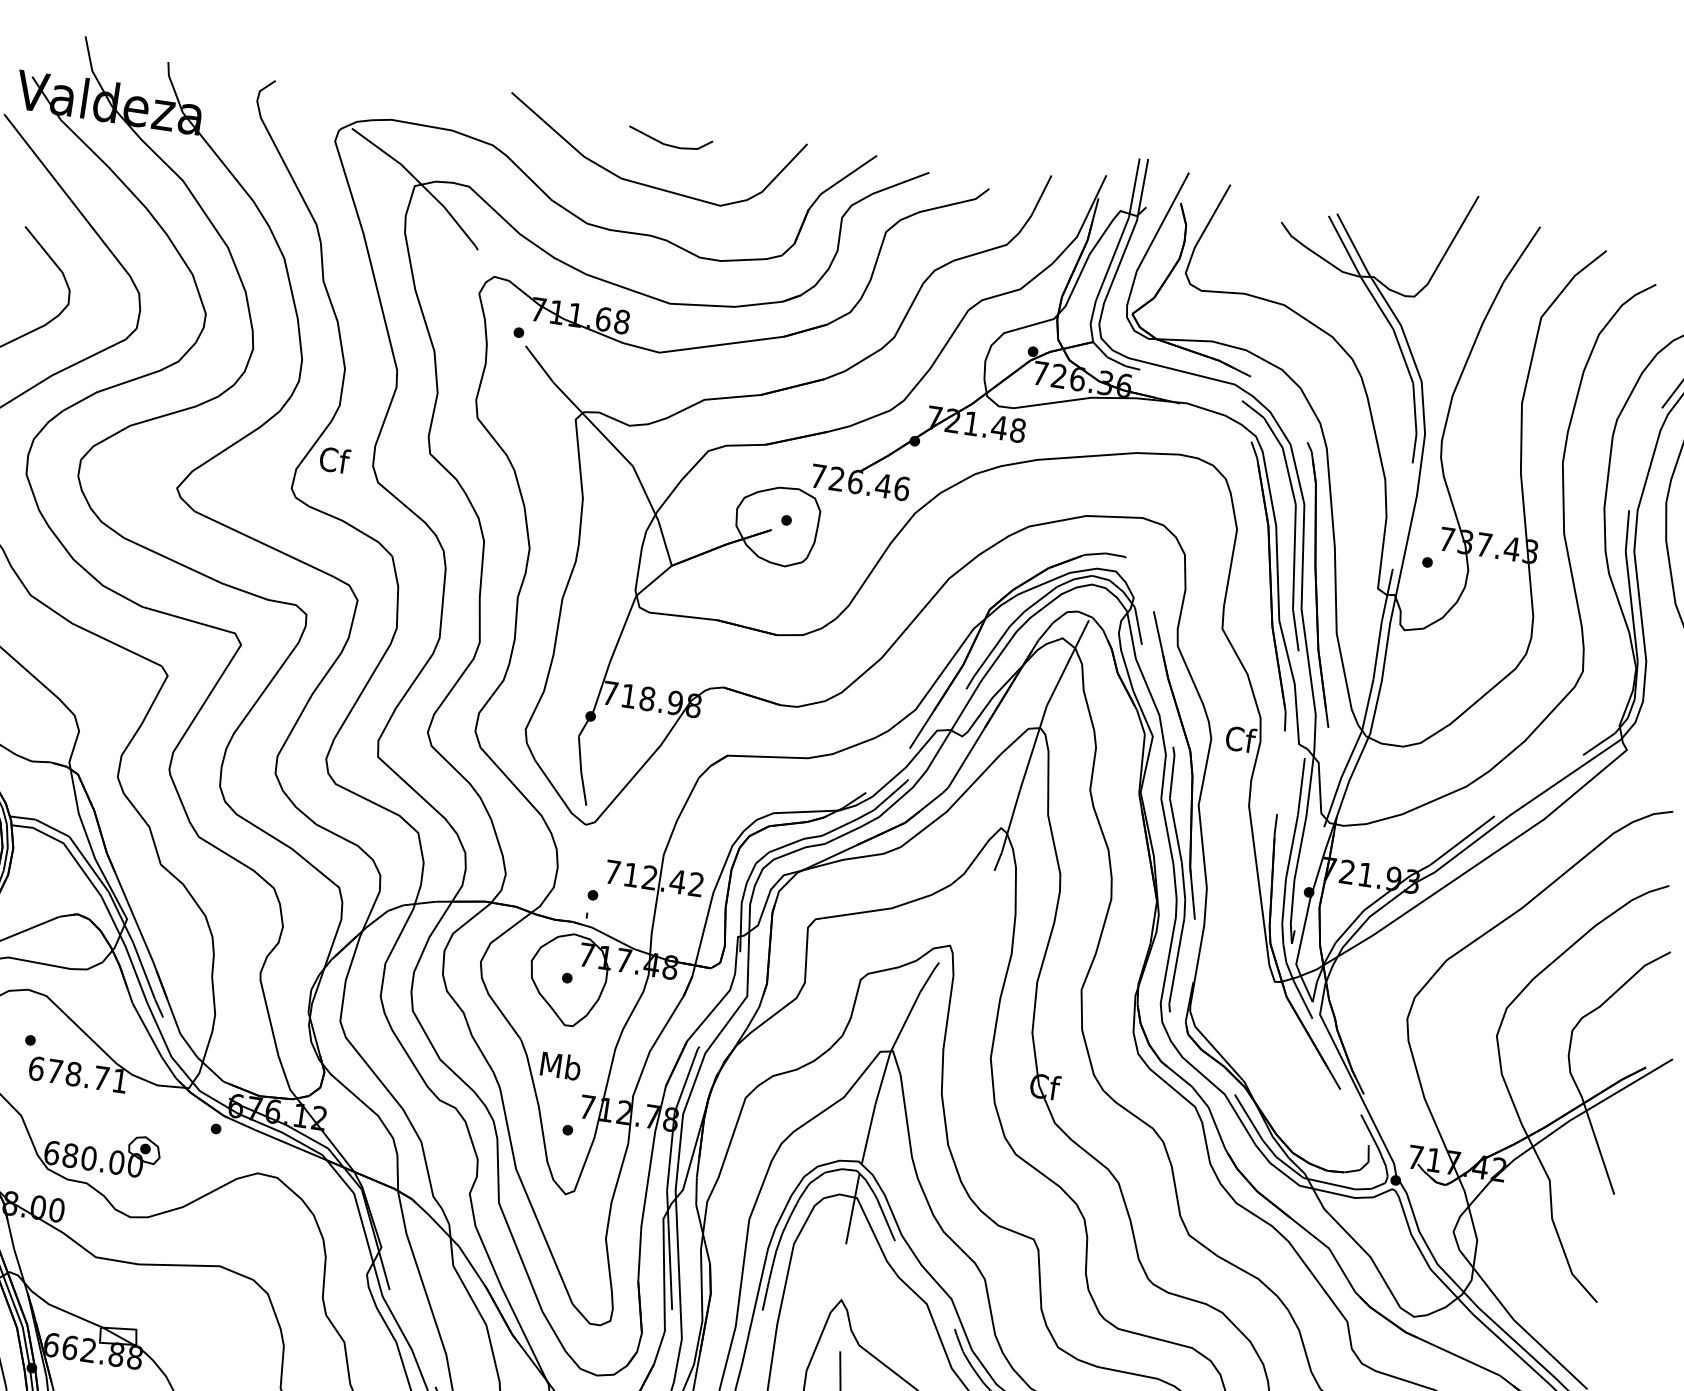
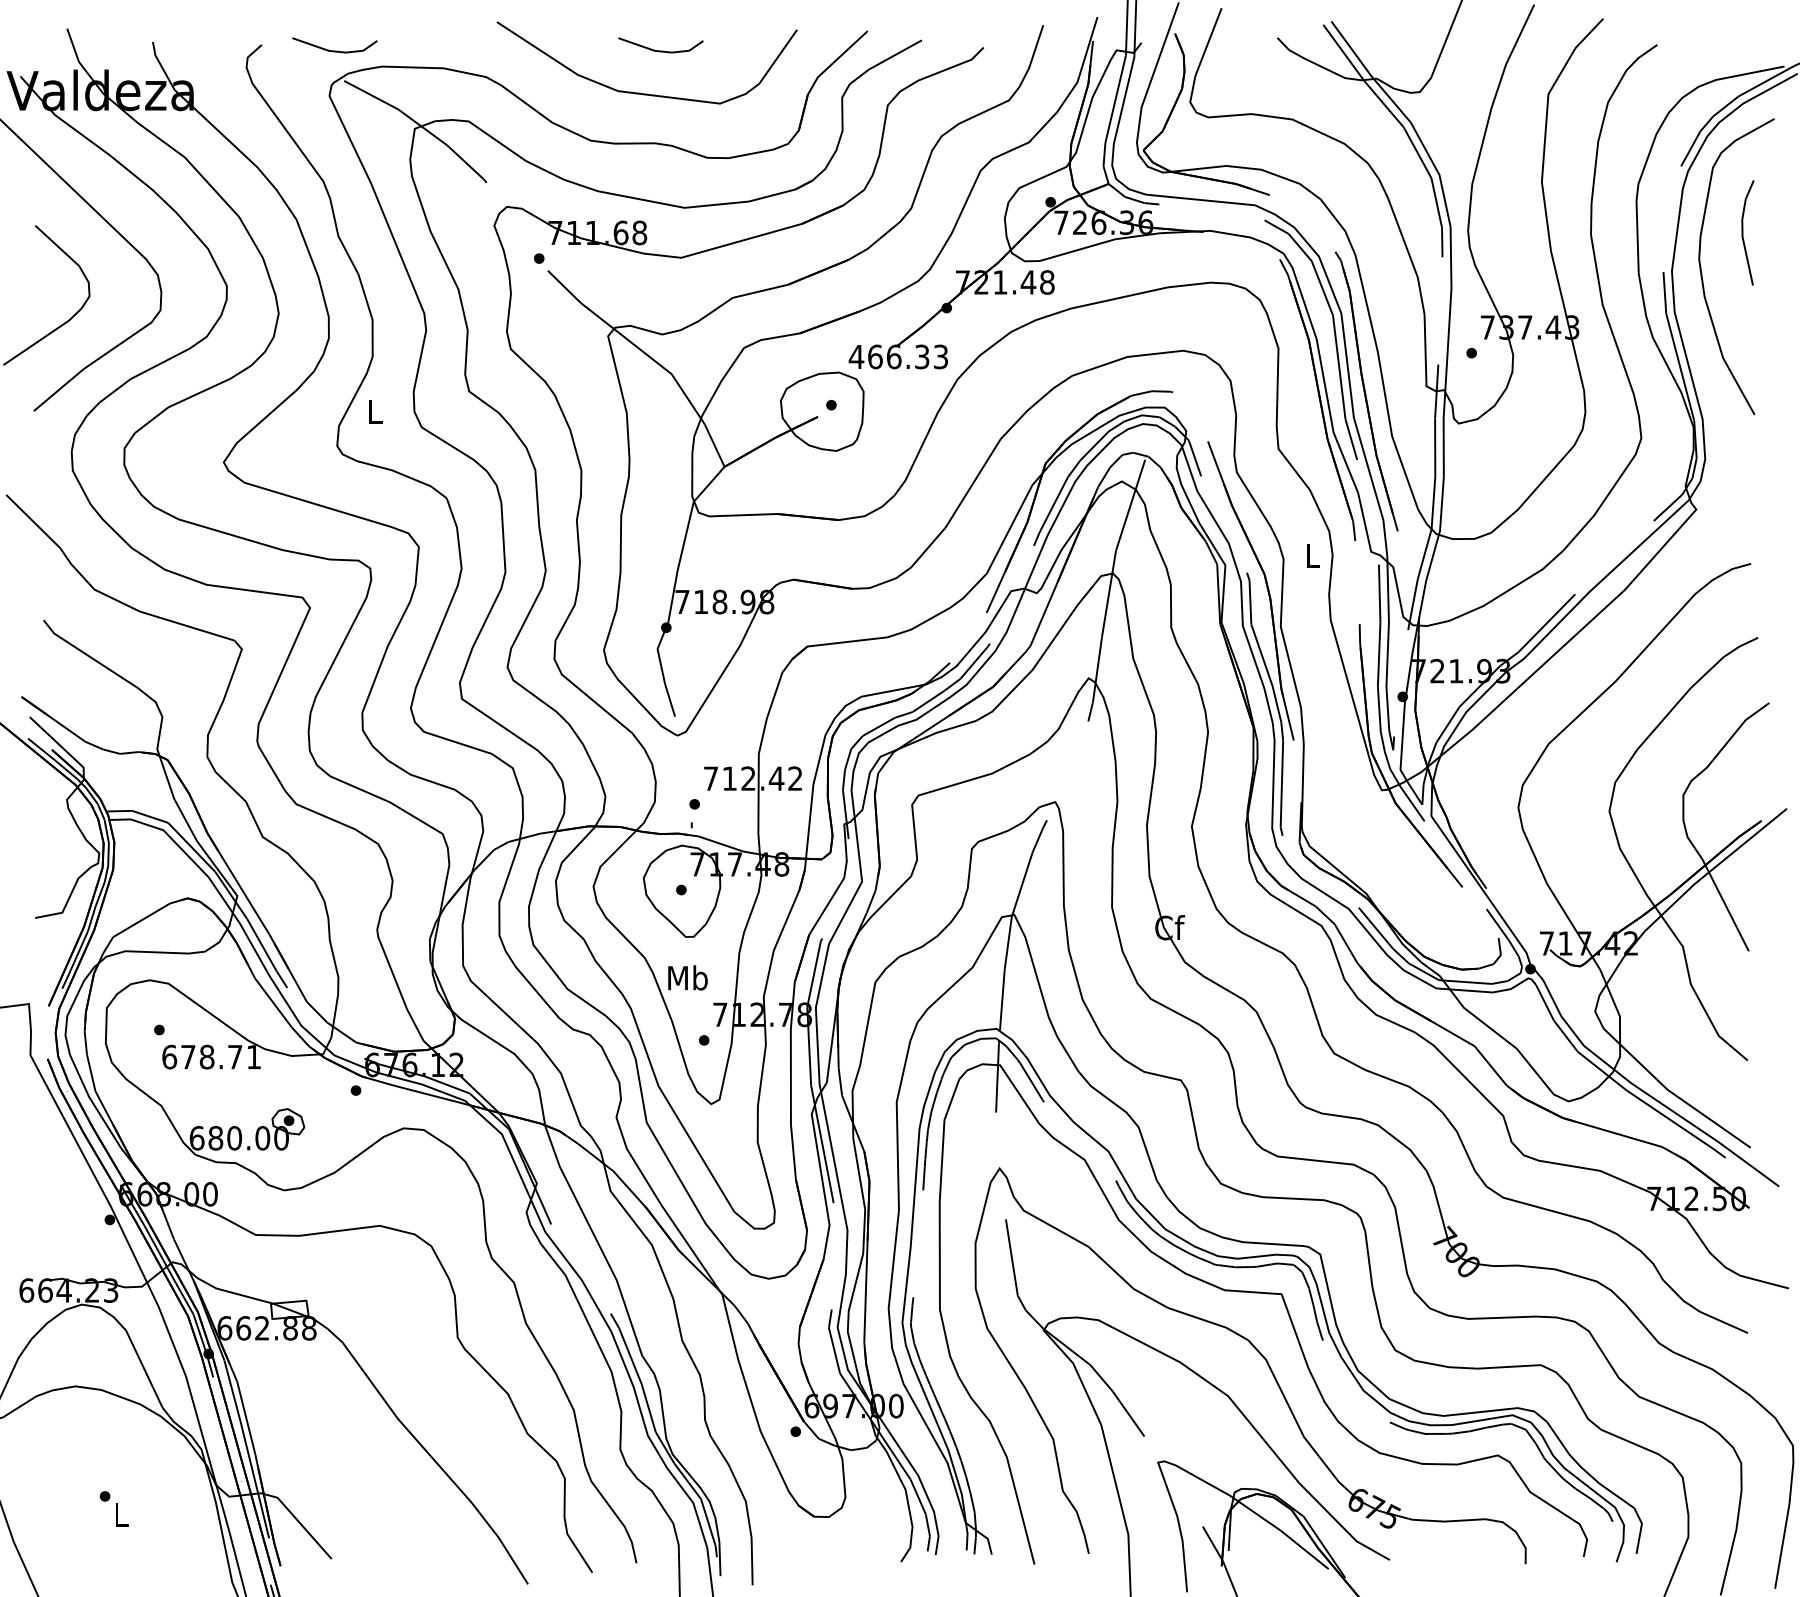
line: (346, 96) -> (334, 50), added
text: (334, 460) -> (375, 411), Cf -> L
text: (859, 482) -> (898, 356), 726.46 -> 466.33
text: (1240, 739) -> (1312, 555), Cf -> L

